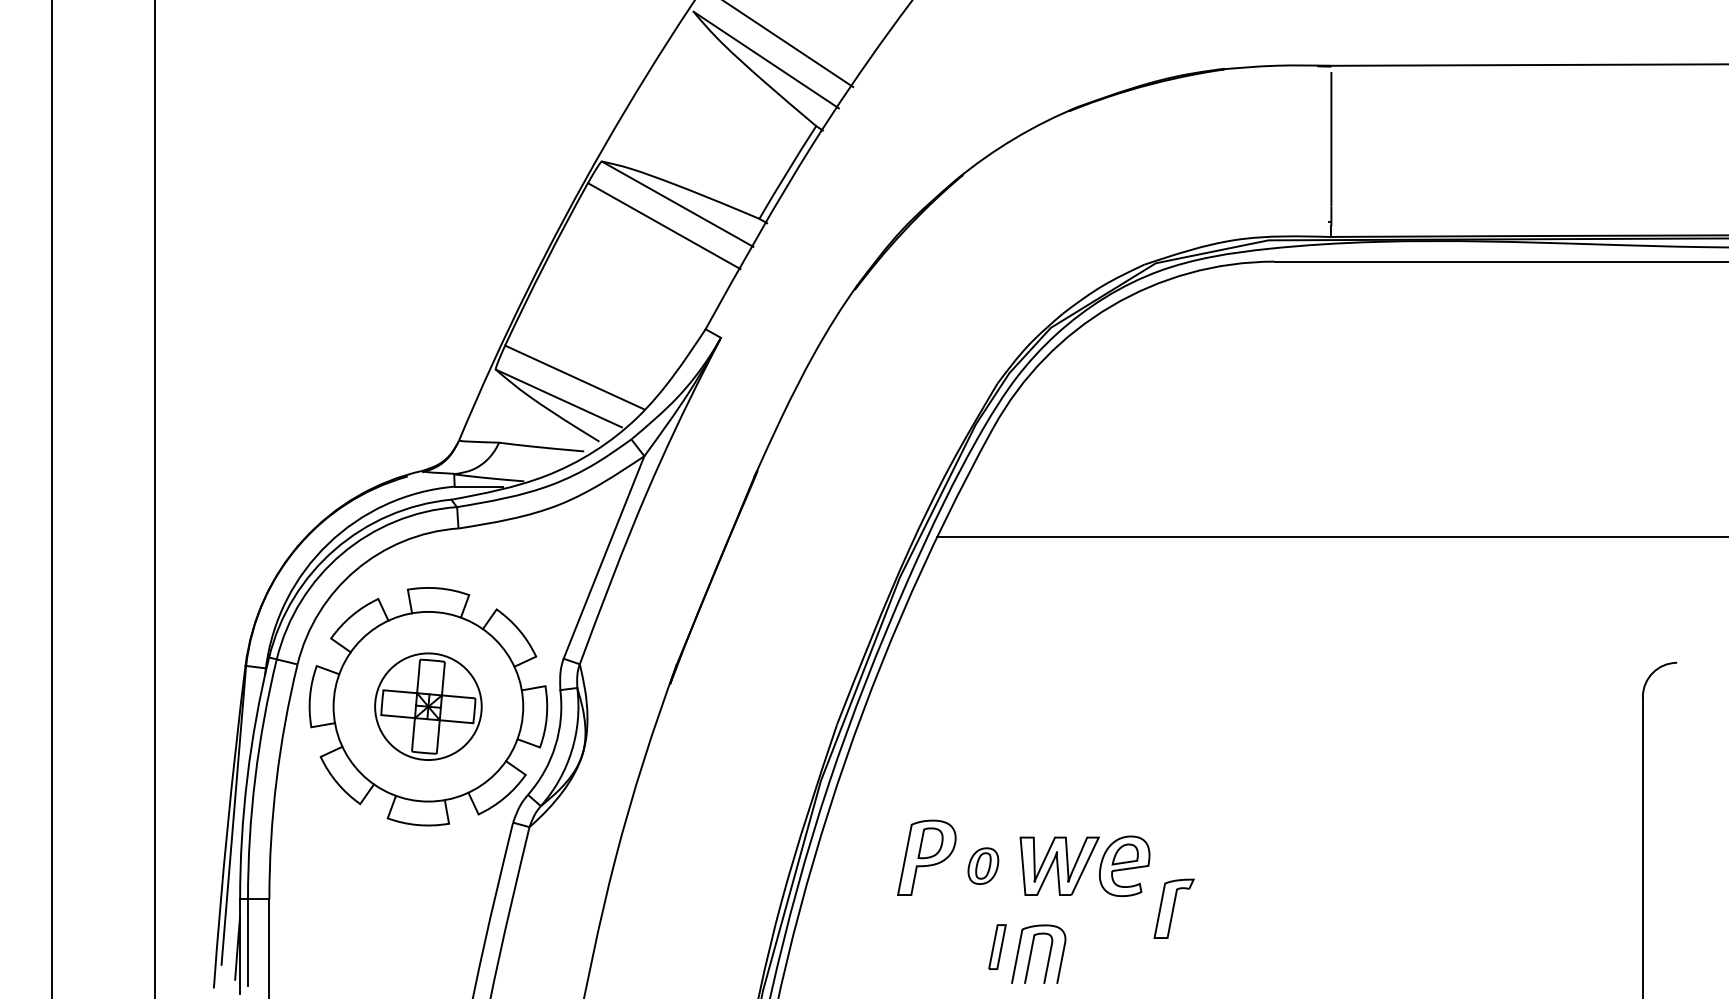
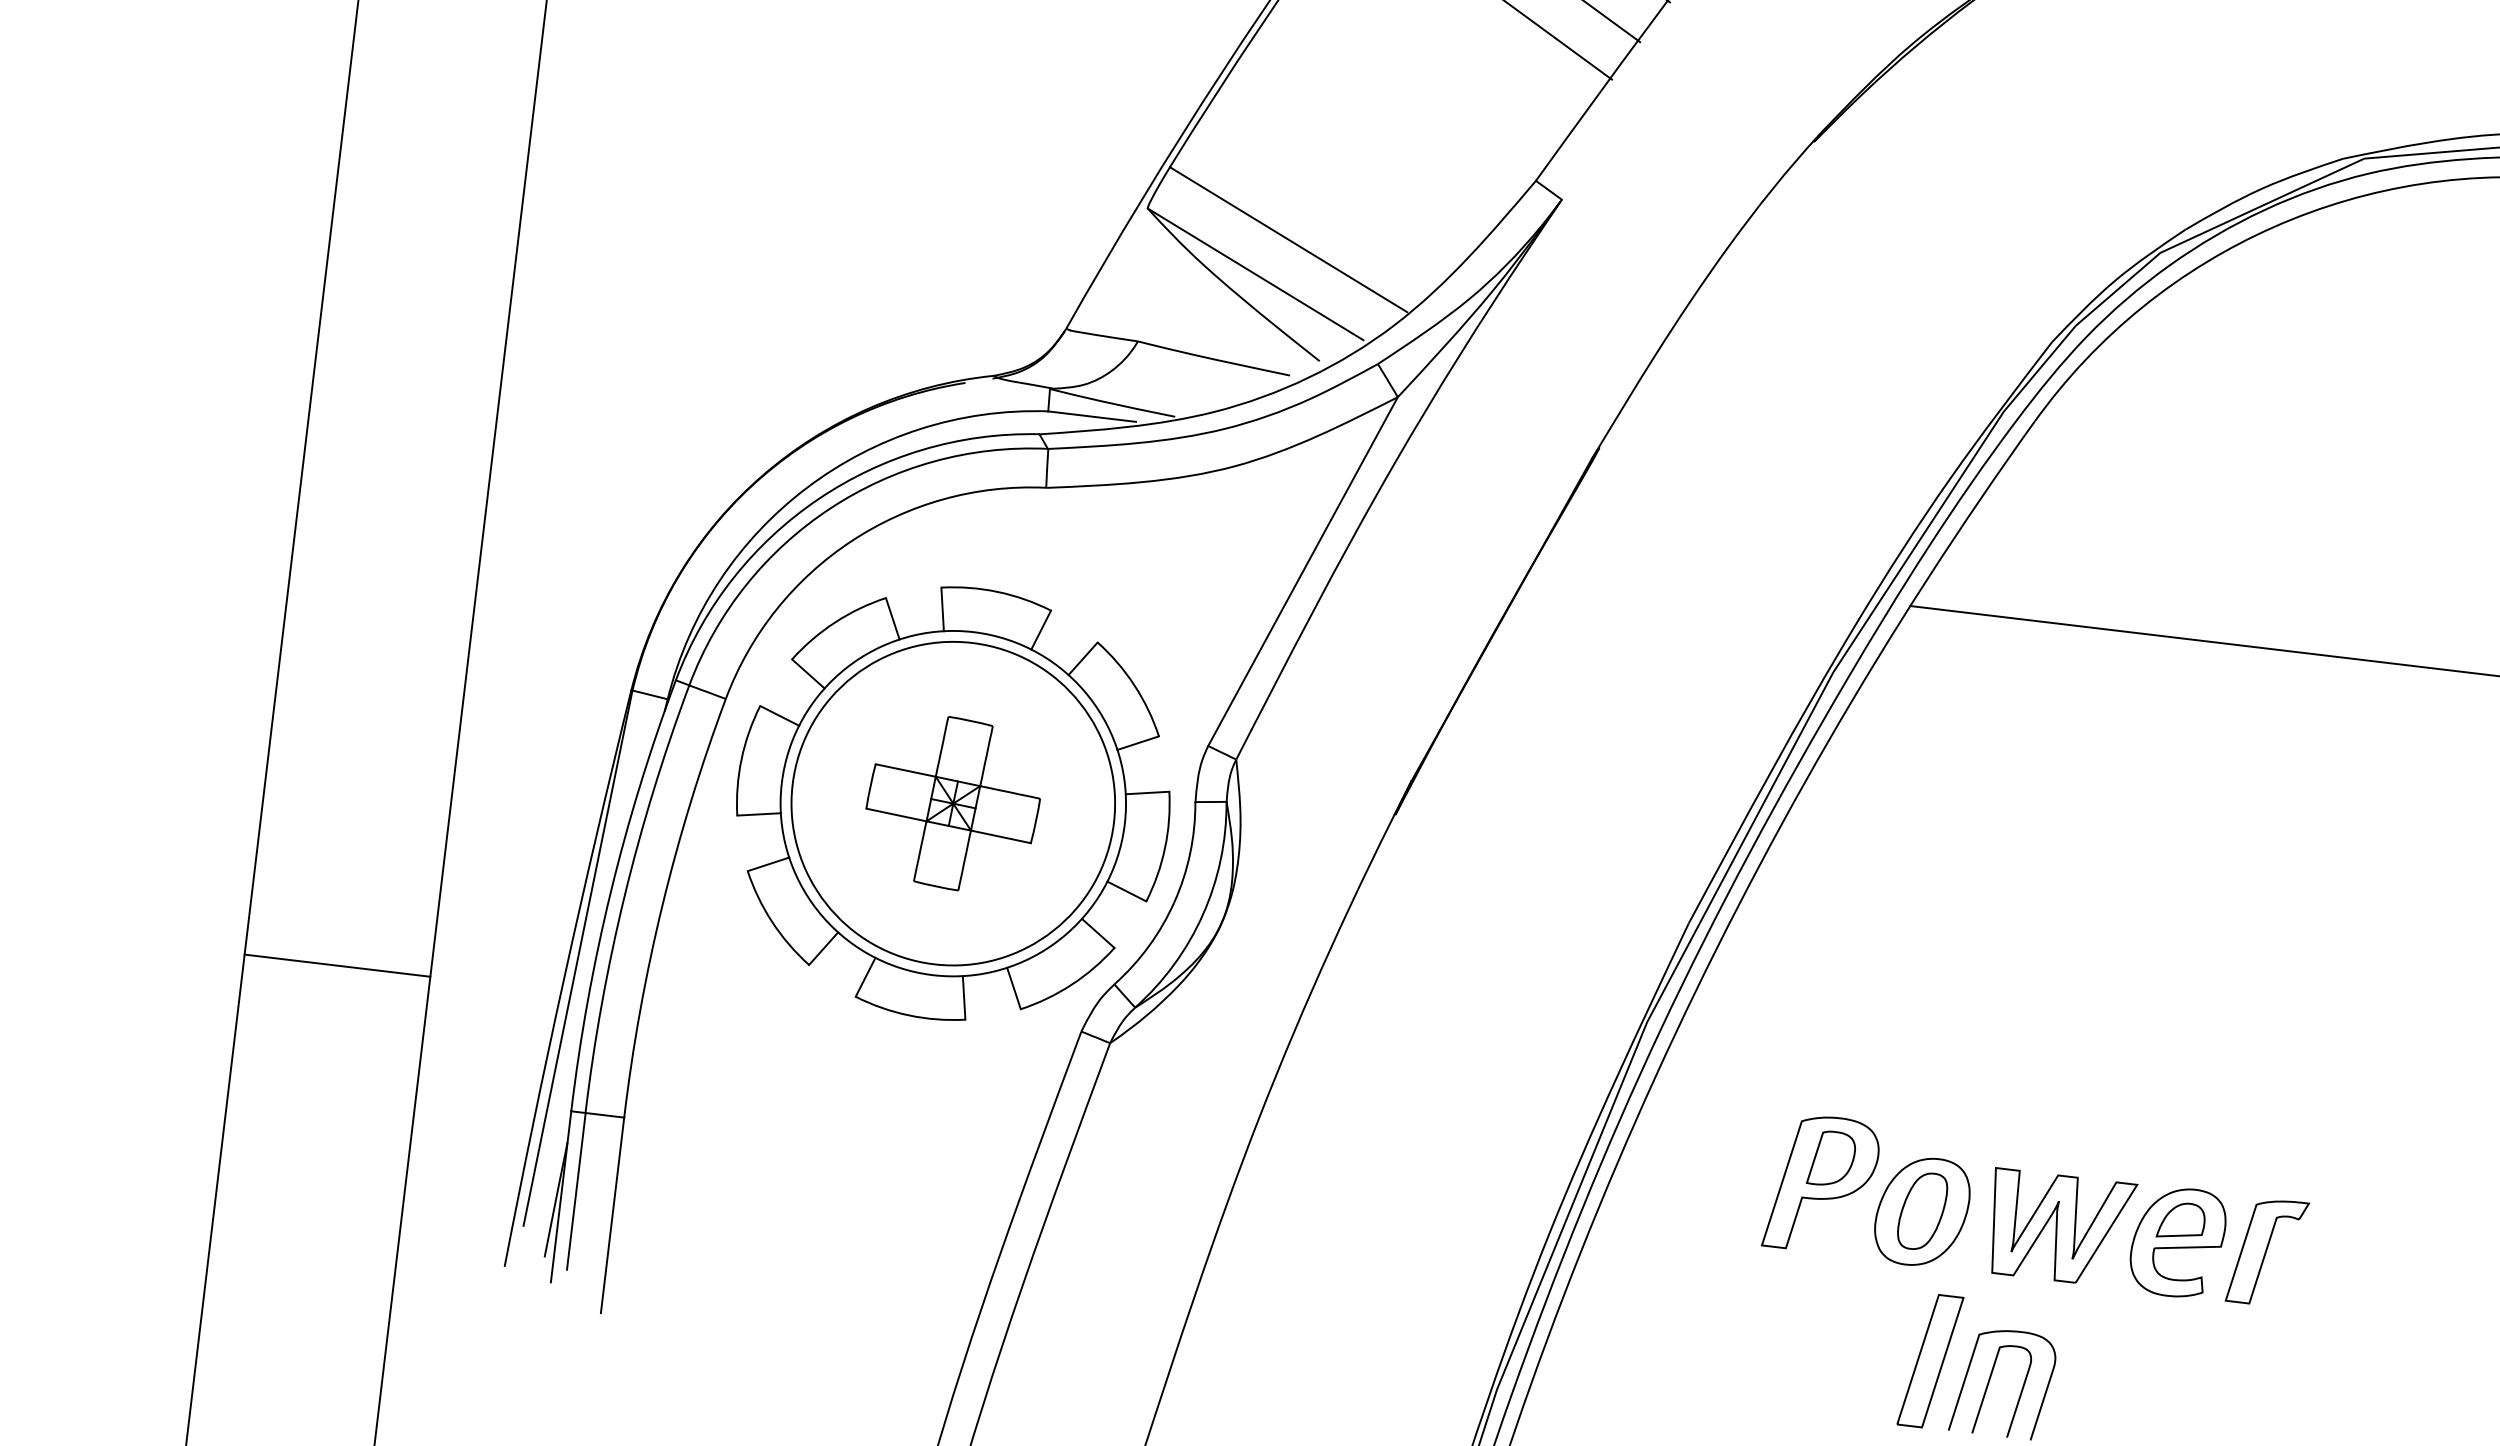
circle: (428, 706) -> (953, 803), size x1.67
line: (102, 835) -> (336, 966), added
part: (983, 865) -> (1922, 1210), size x1.67
part: (1173, 908) -> (2266, 1251), moved
part: (997, 946) -> (1930, 1359), size x1.67

